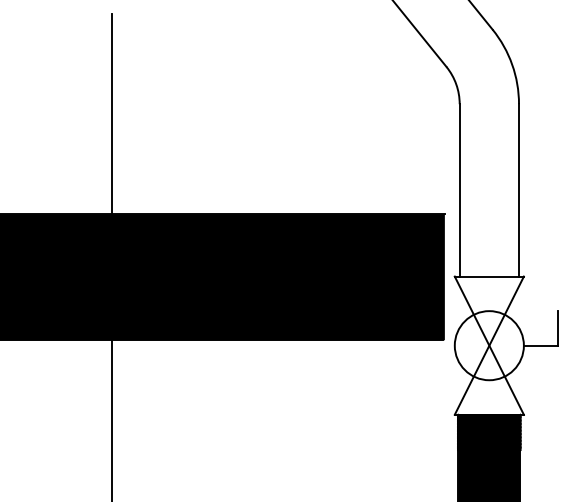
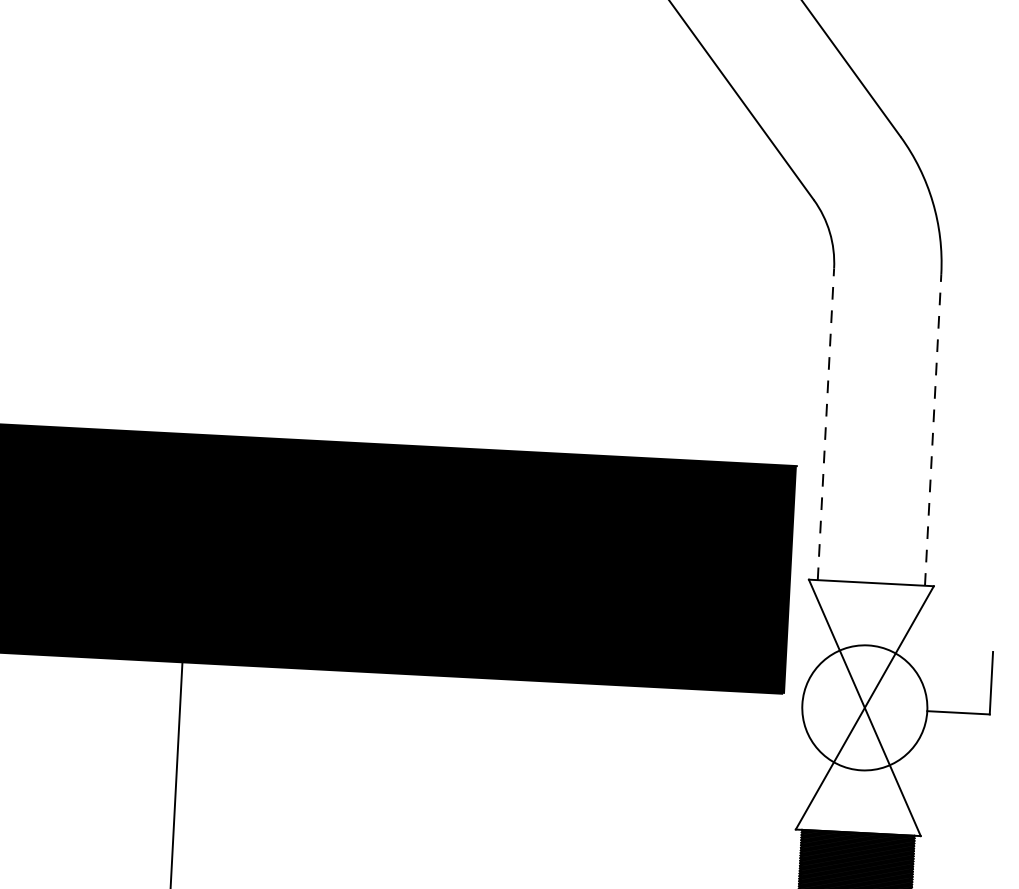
line: (111, 113) -> (203, 252), removed
line: (459, 189) -> (825, 422), solid -> dashed
line: (519, 189) -> (934, 428), solid -> dashed

